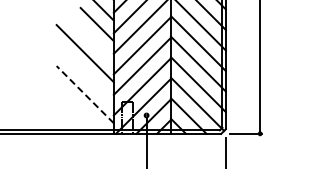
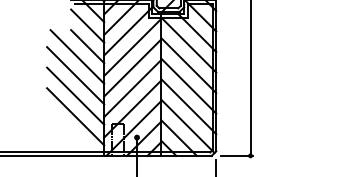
line: (87, 34) -> (77, 56), added
line: (85, 73) -> (75, 95), added
line: (85, 94) -> (75, 116), dashed -> solid

